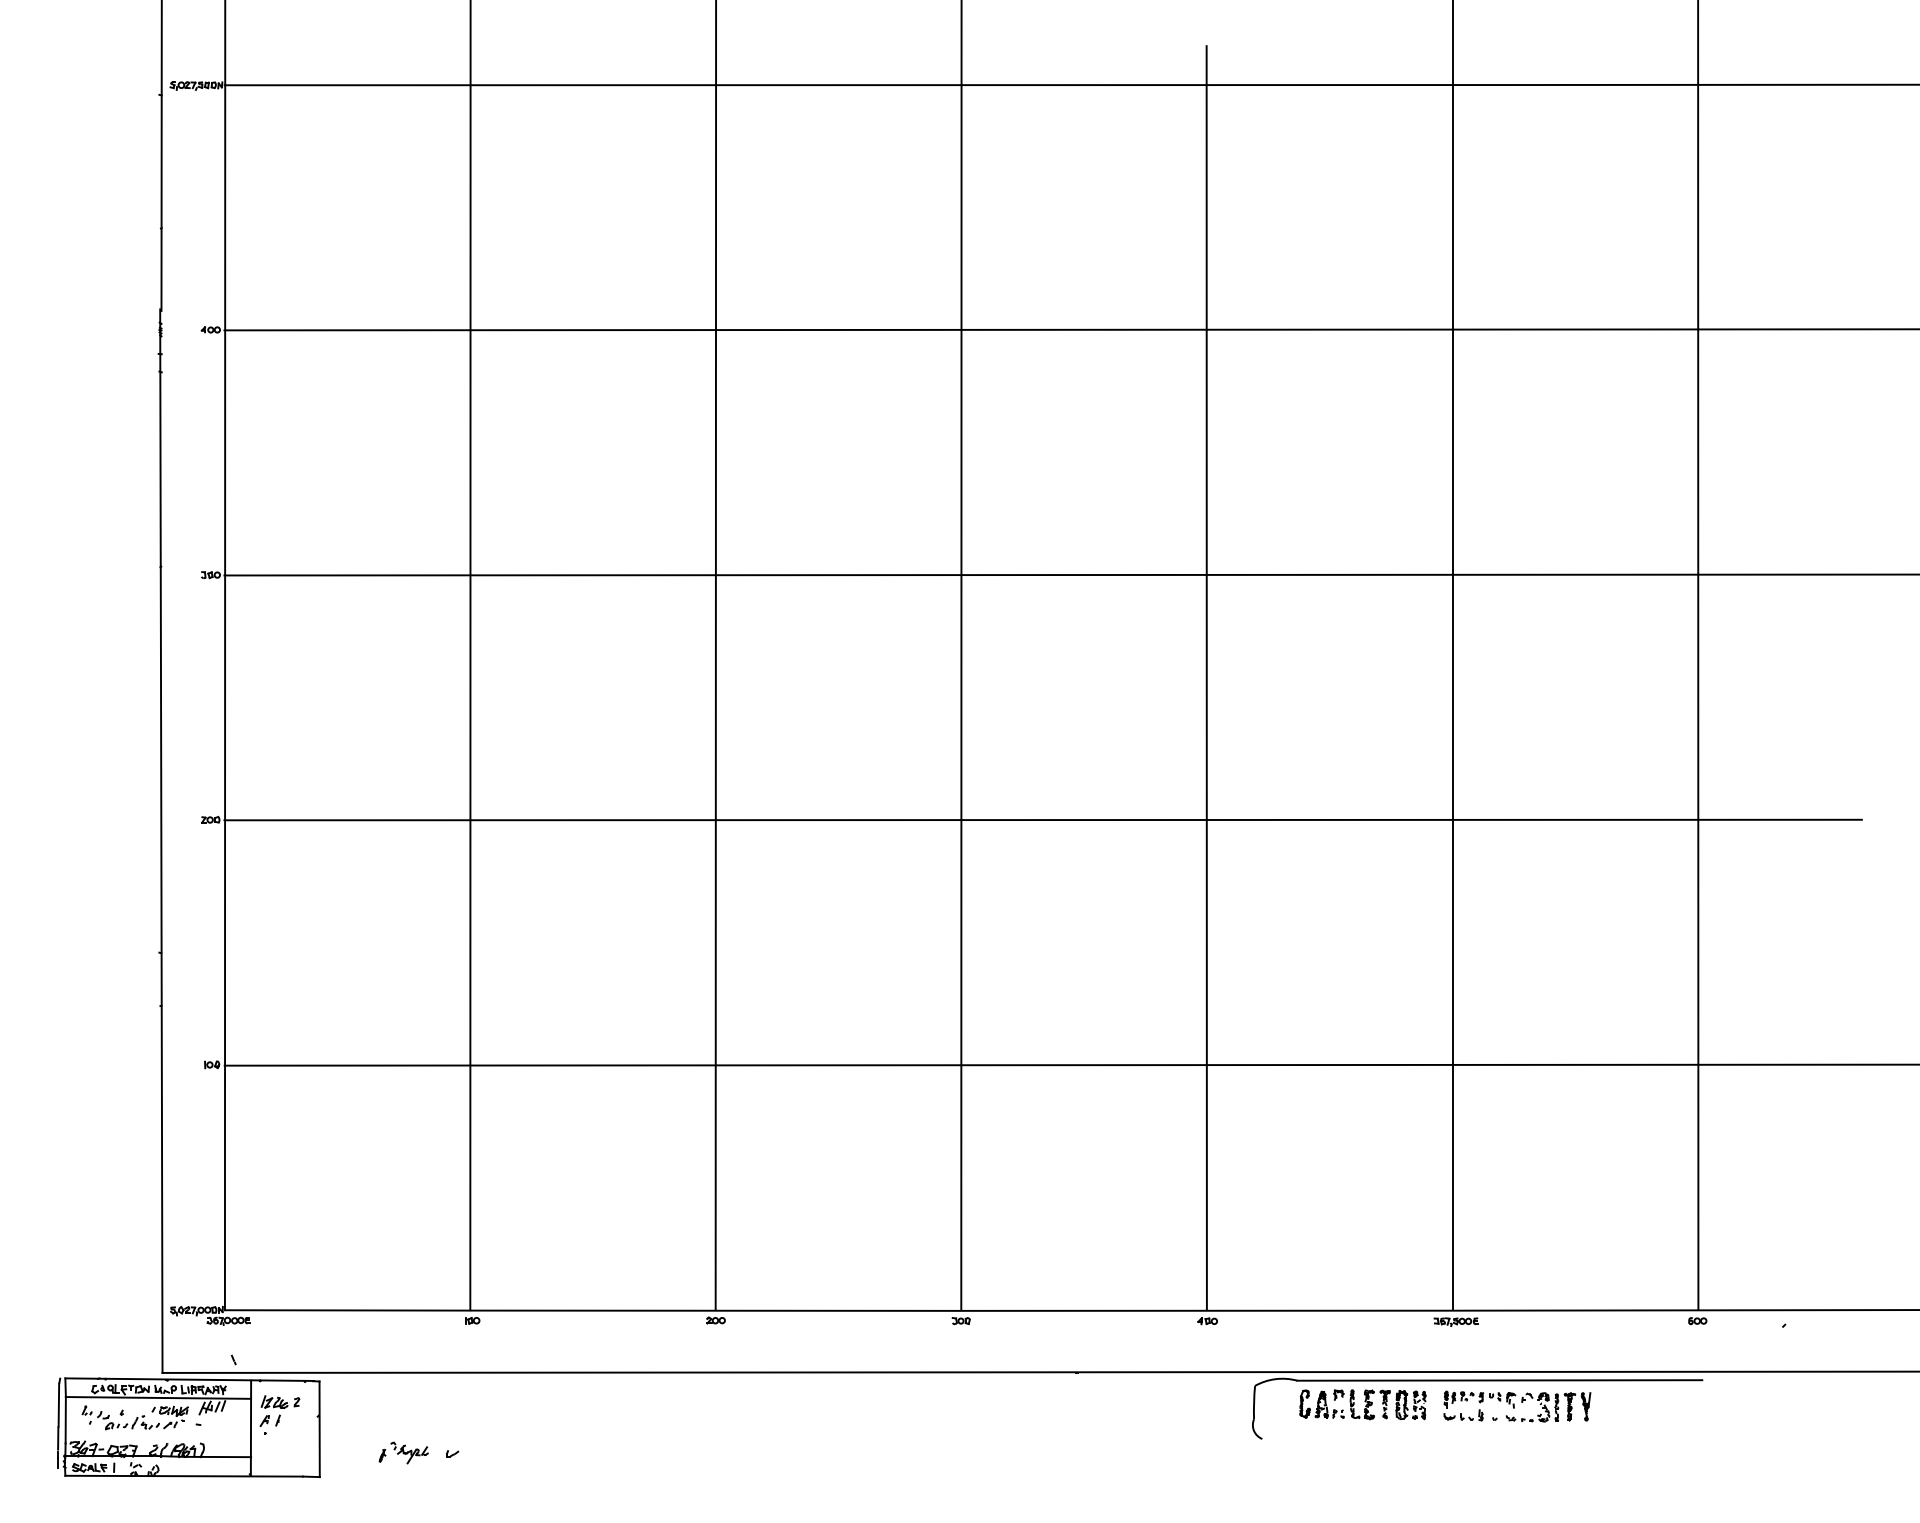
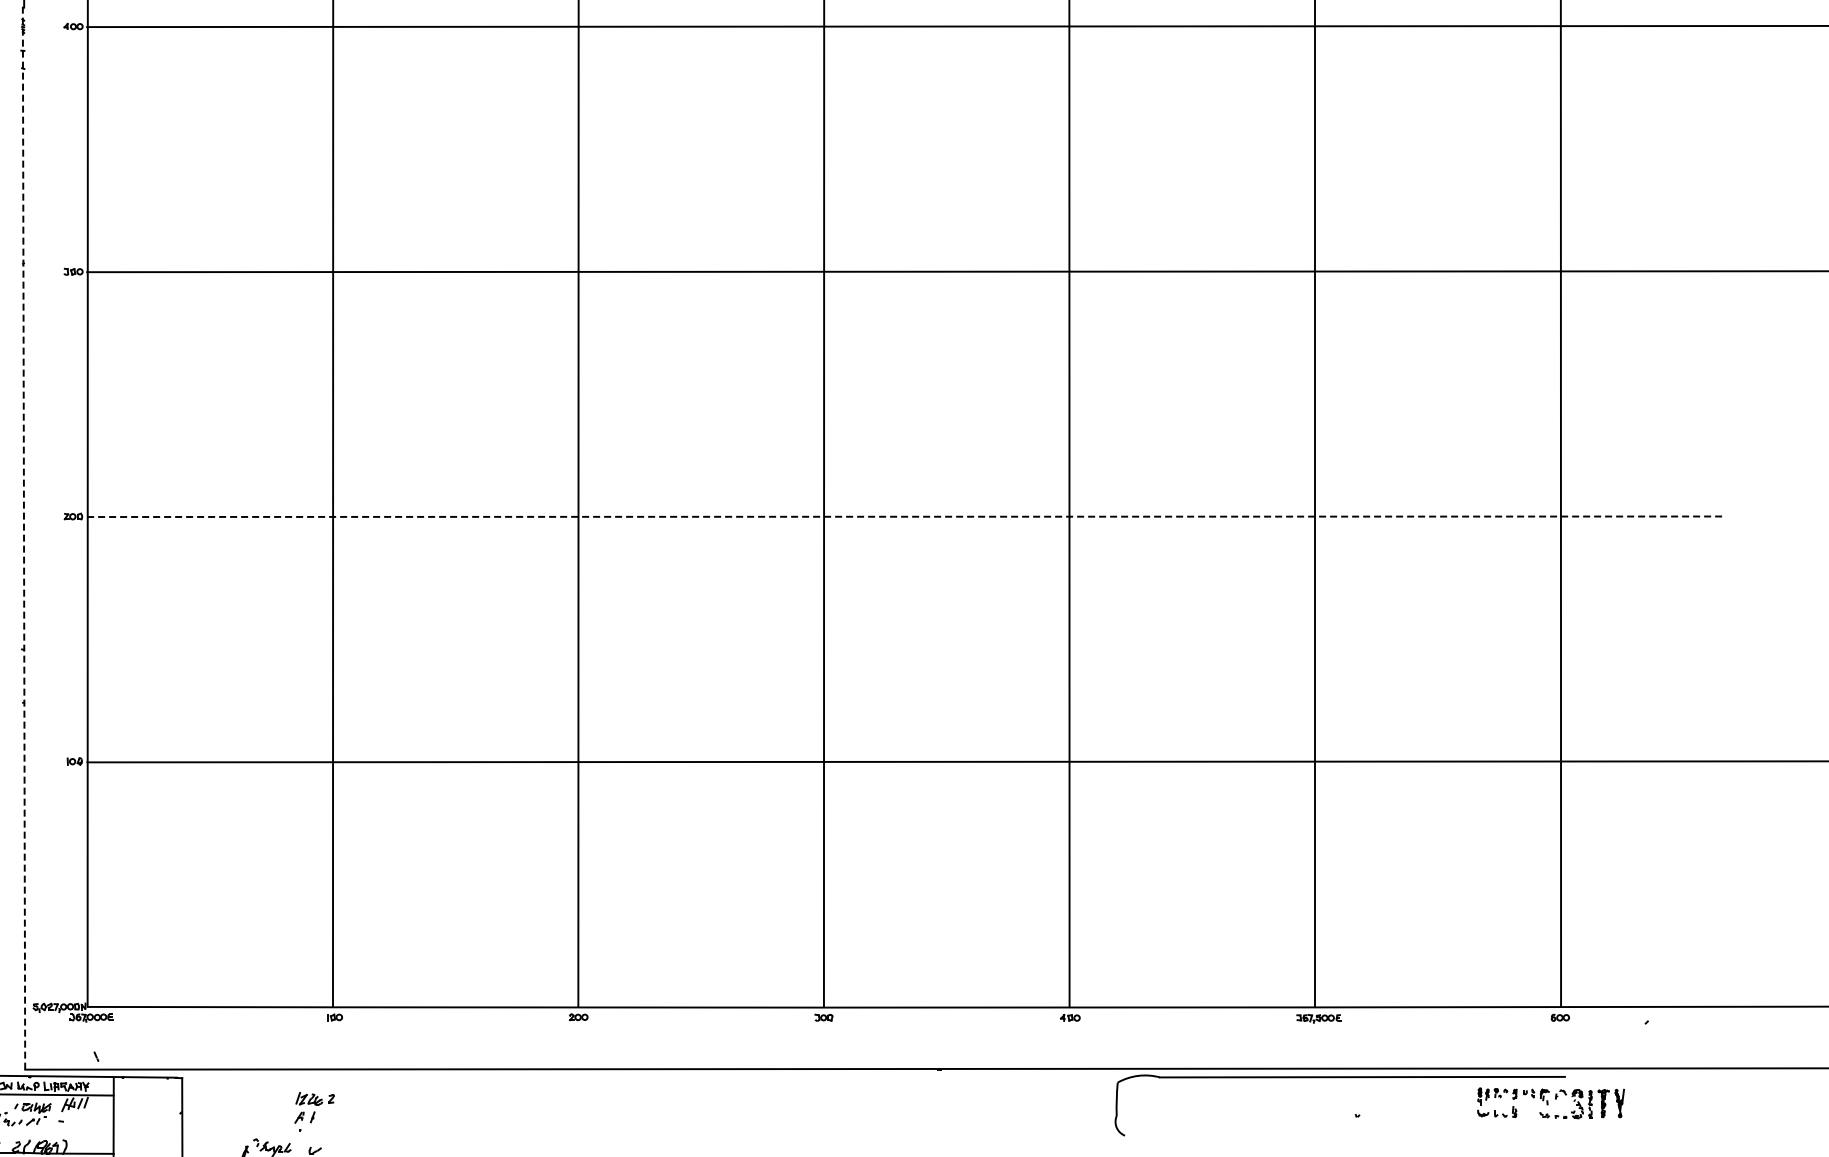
line: (1043, 820) -> (906, 517), solid -> dashed
line: (161, 841) -> (24, 538), solid -> dashed
part: (1362, 1404) -> (1225, 1101), removed
part: (1517, 1406) -> (1551, 1103), moved
part: (279, 1414) -> (314, 1111), moved

